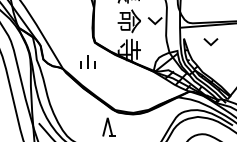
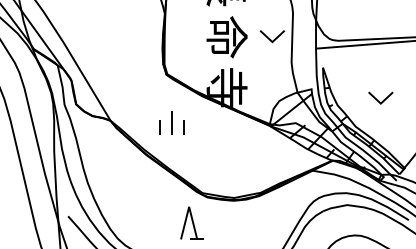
part: (210, 41) -> (380, 97), moved
part: (87, 61) -> (171, 121), moved

